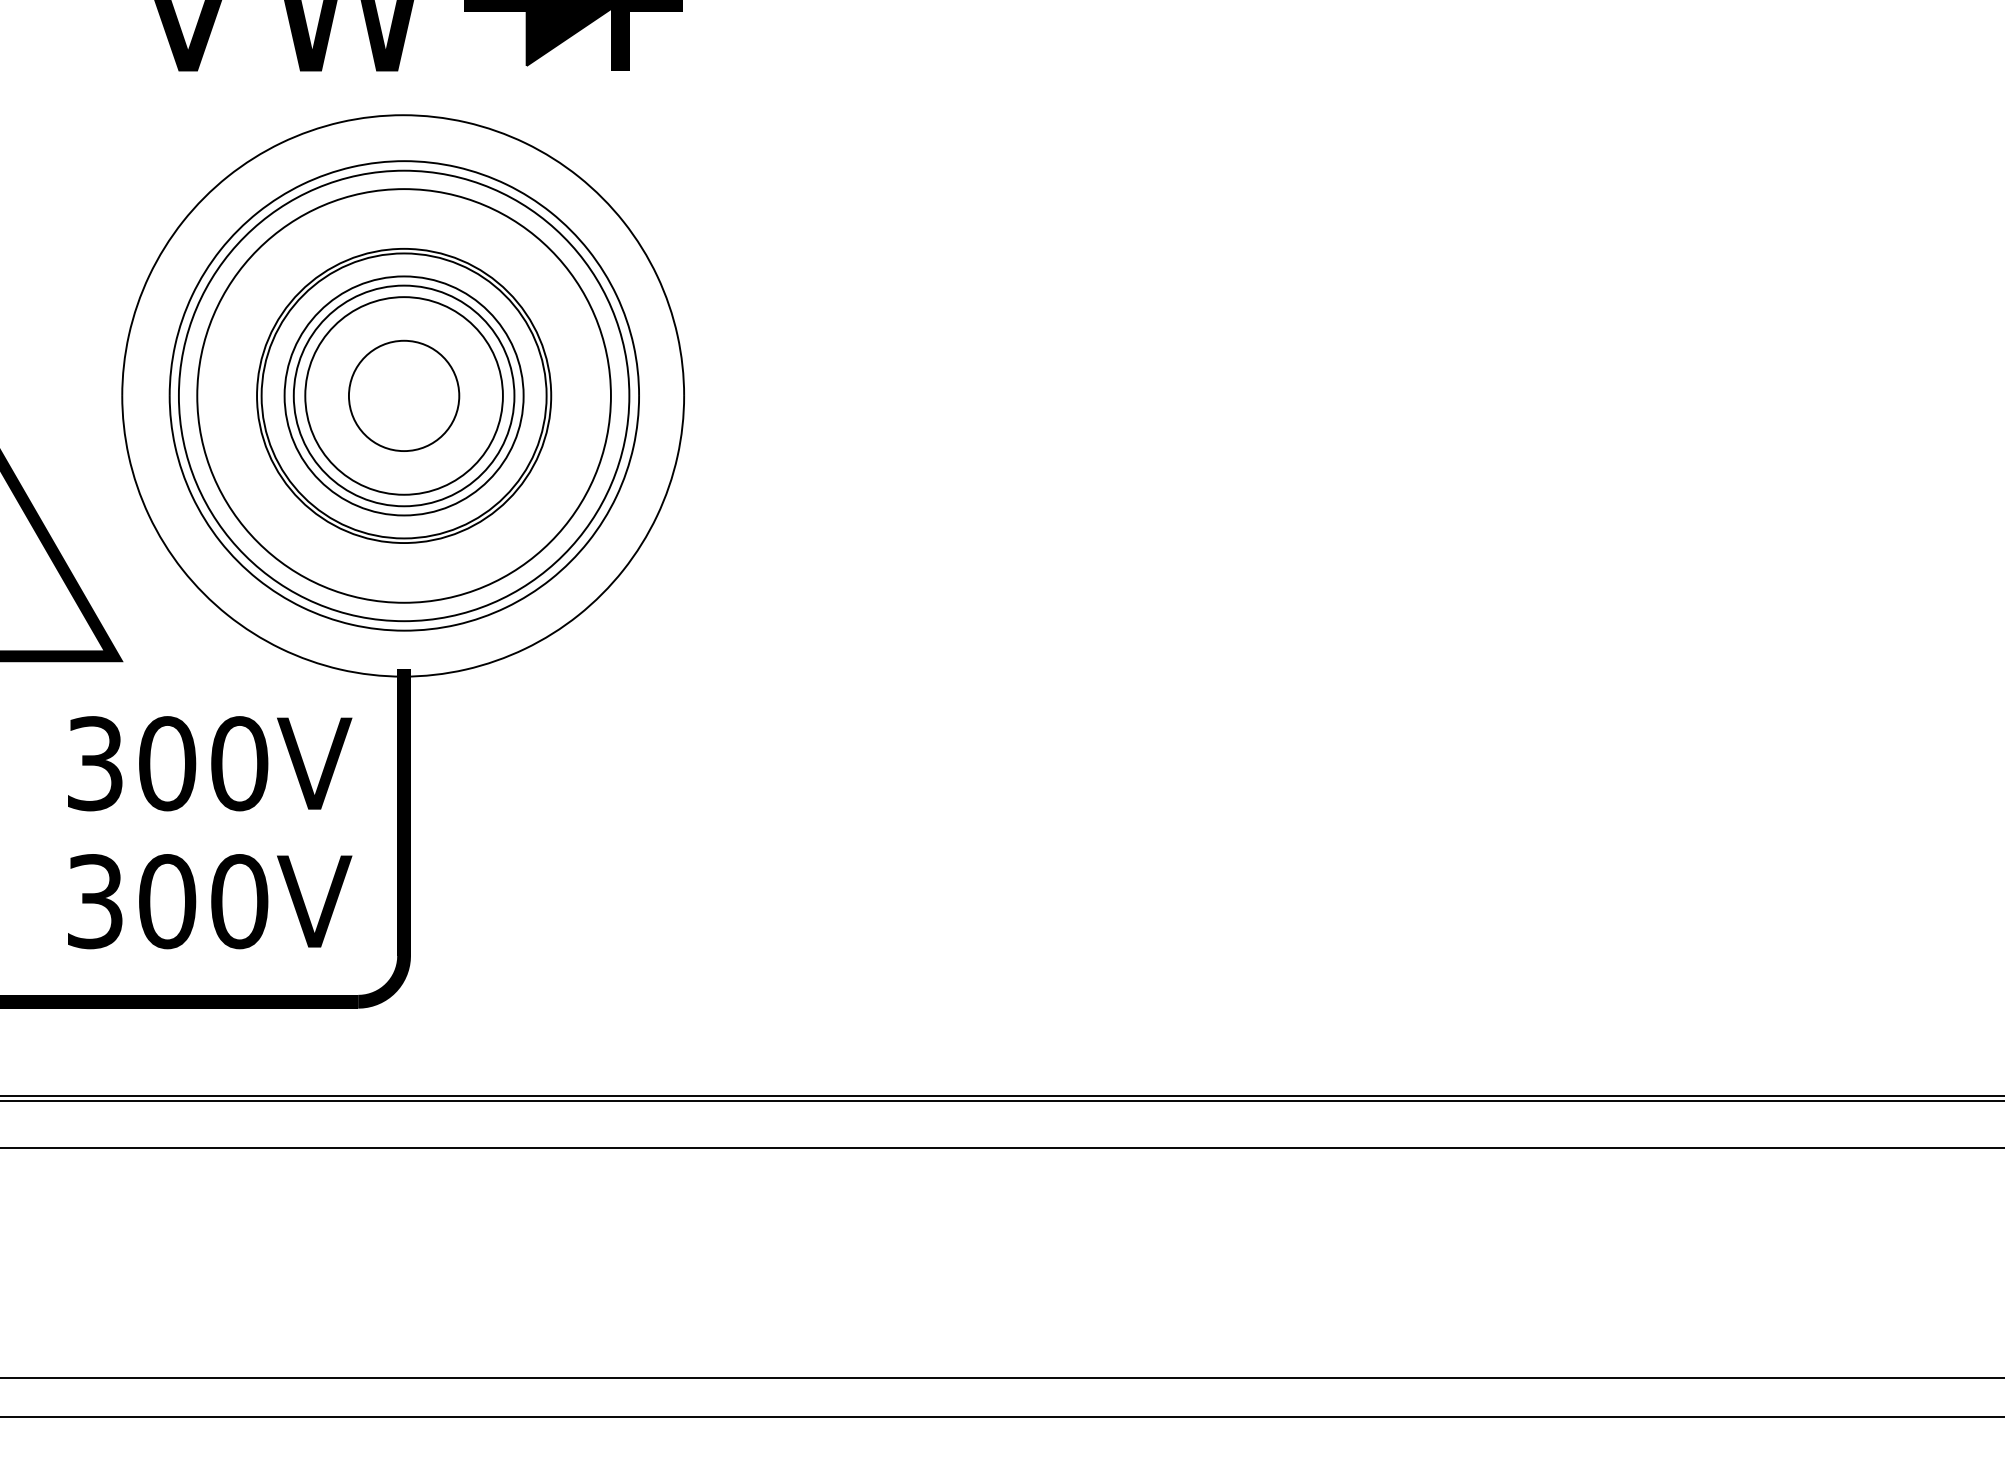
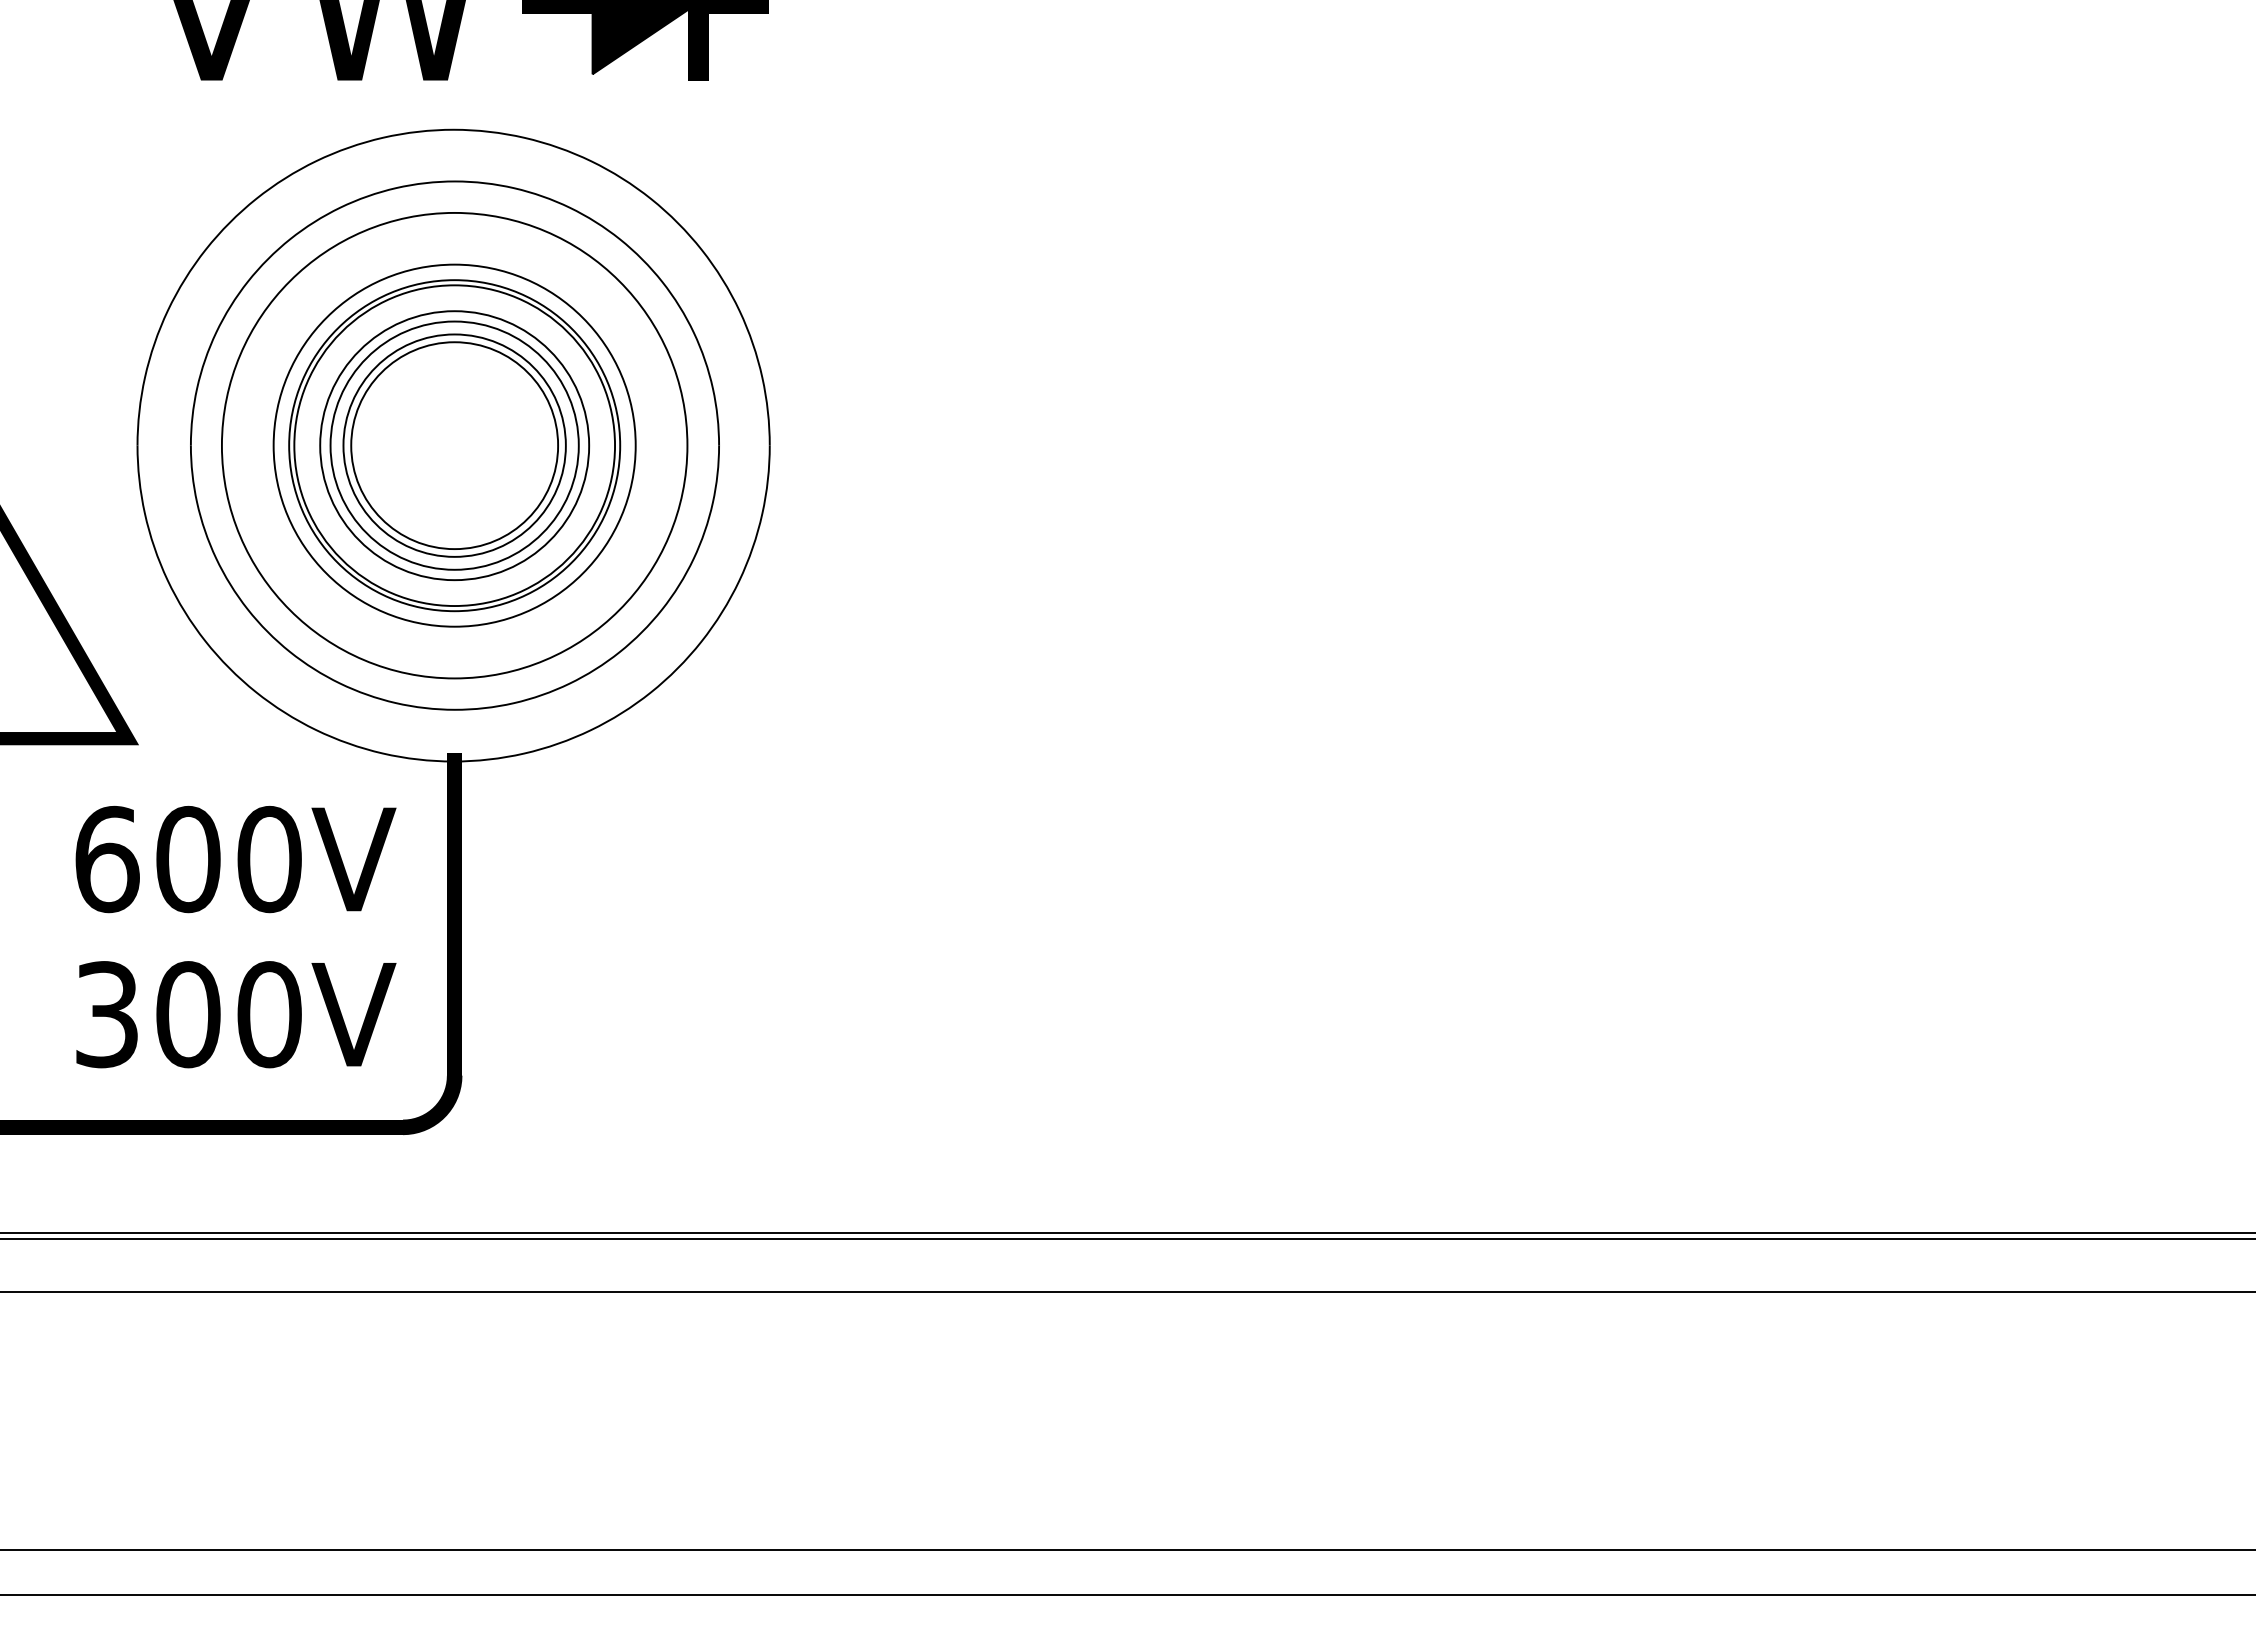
circle: (403, 395) -> (454, 445), size x0.71
circle: (403, 395) -> (454, 445), size x1.67
text: (95, 763) -> (107, 859), 300V -> 600V

